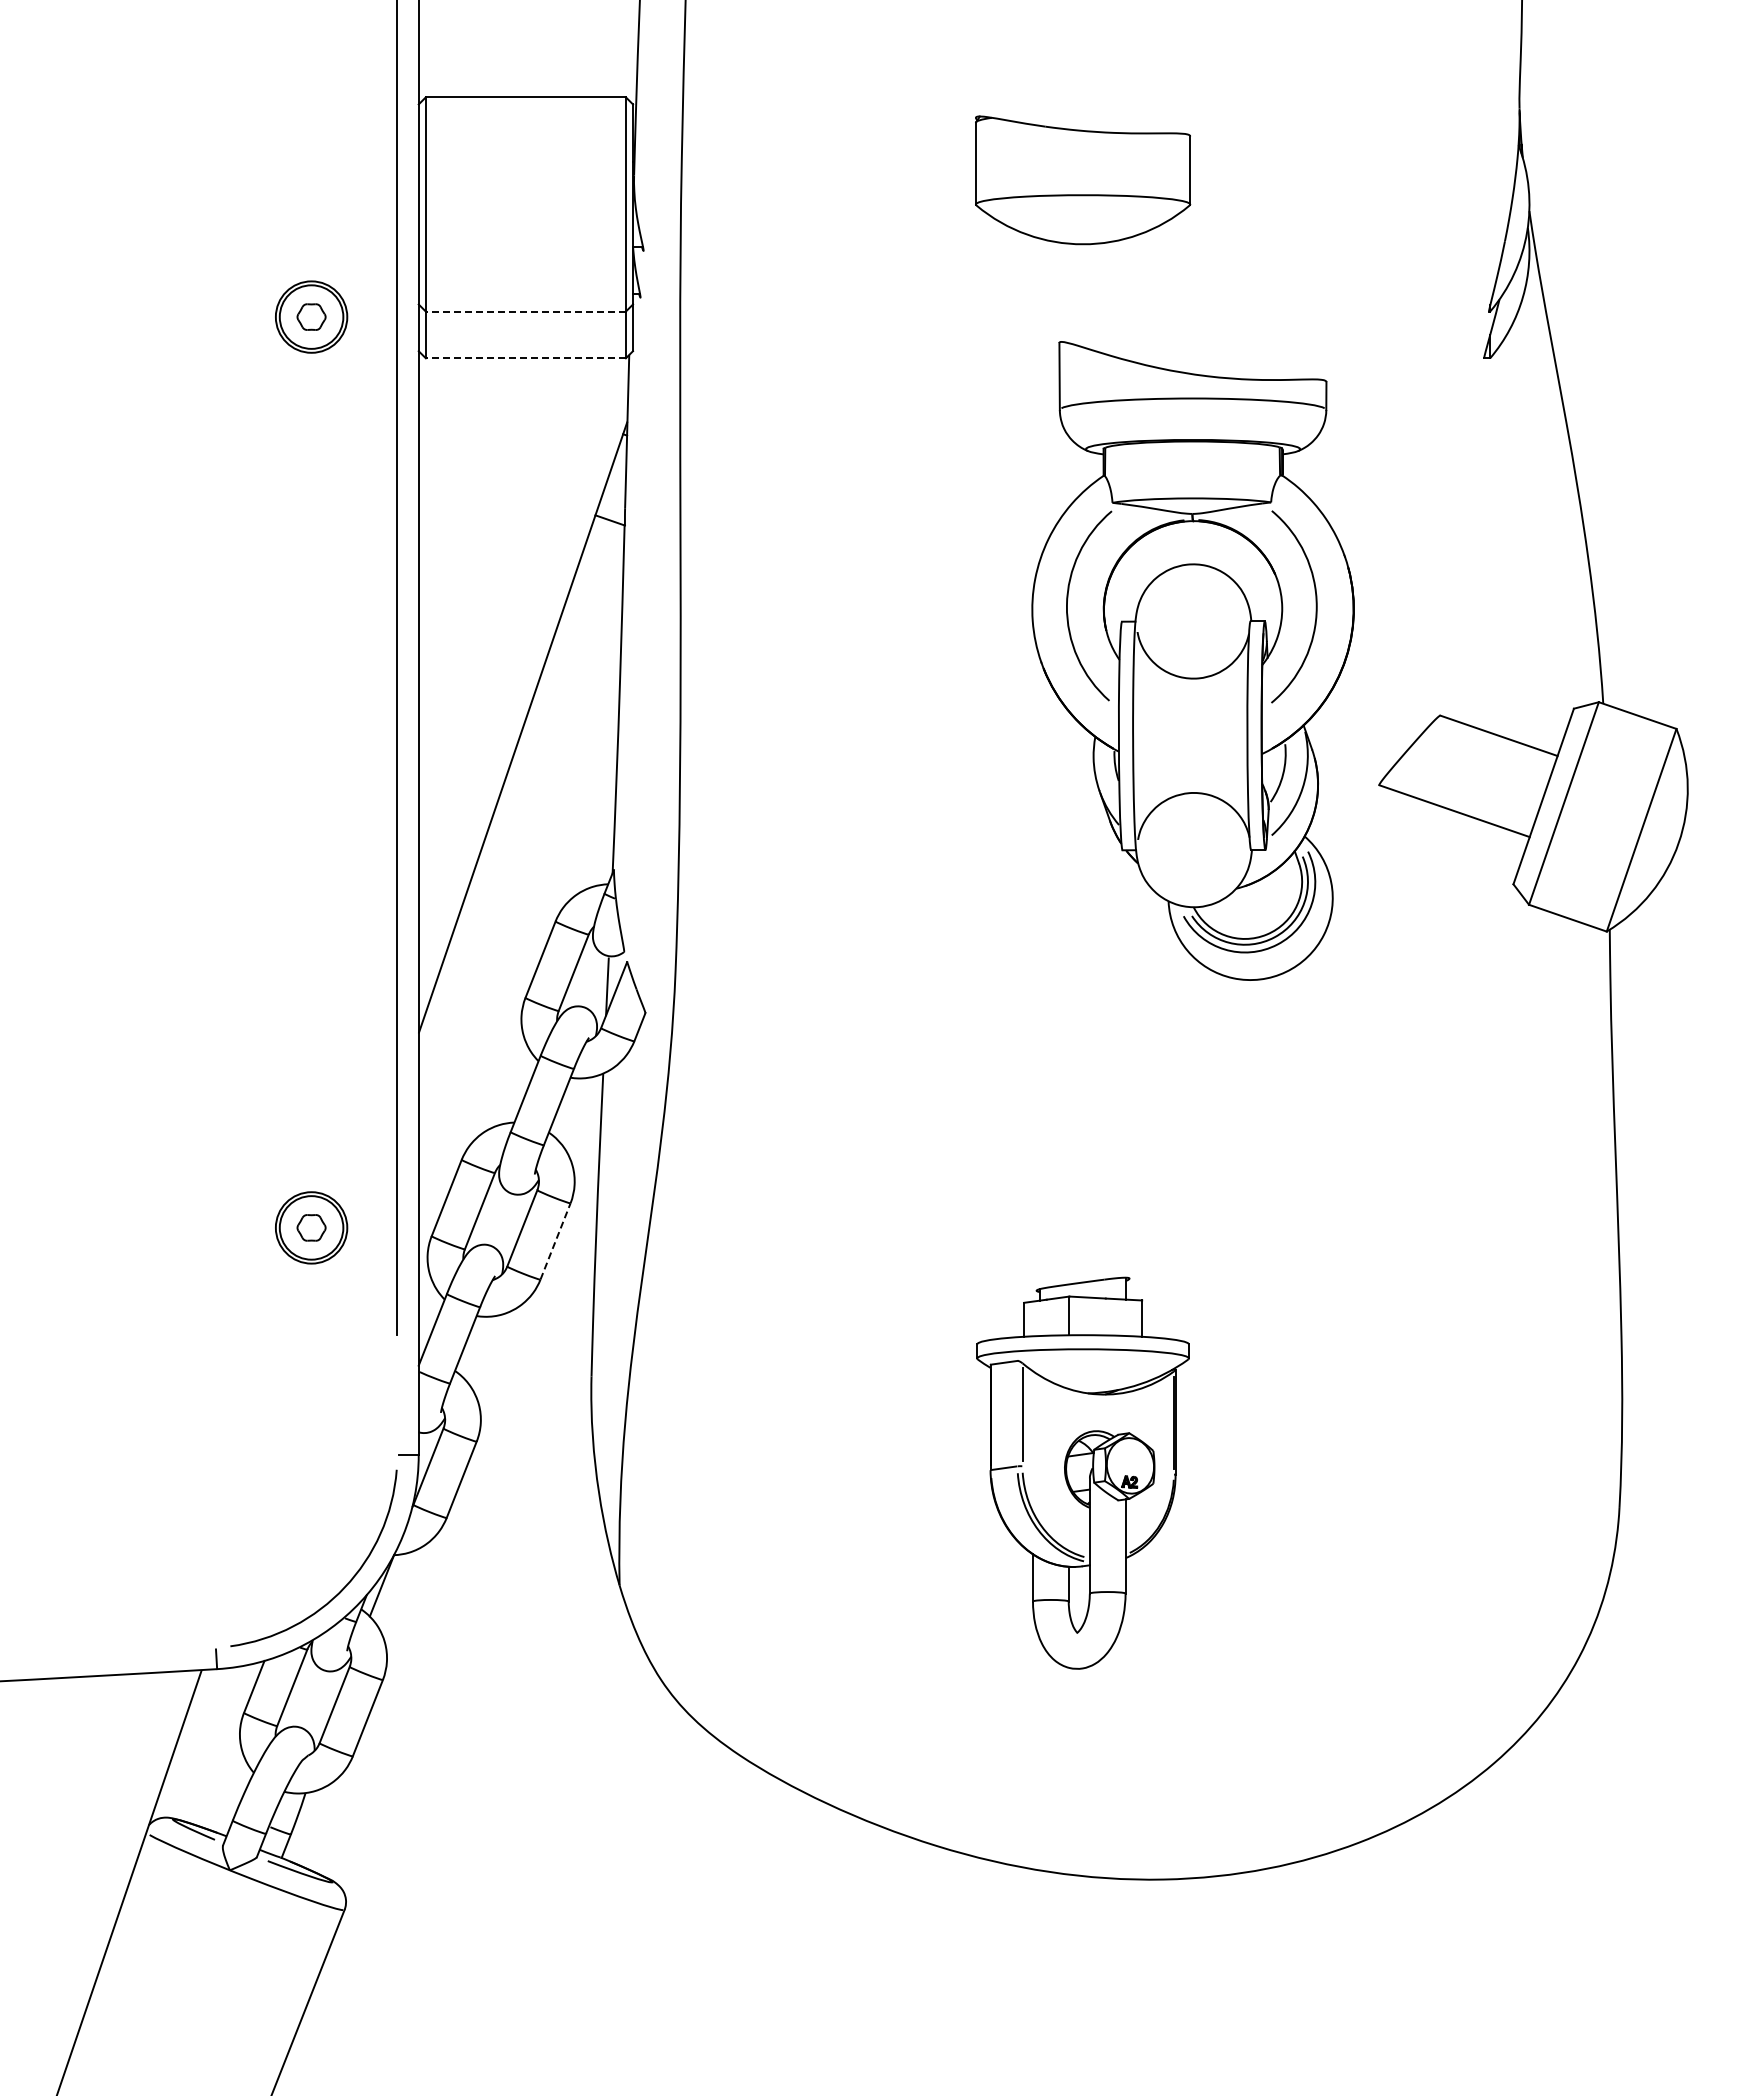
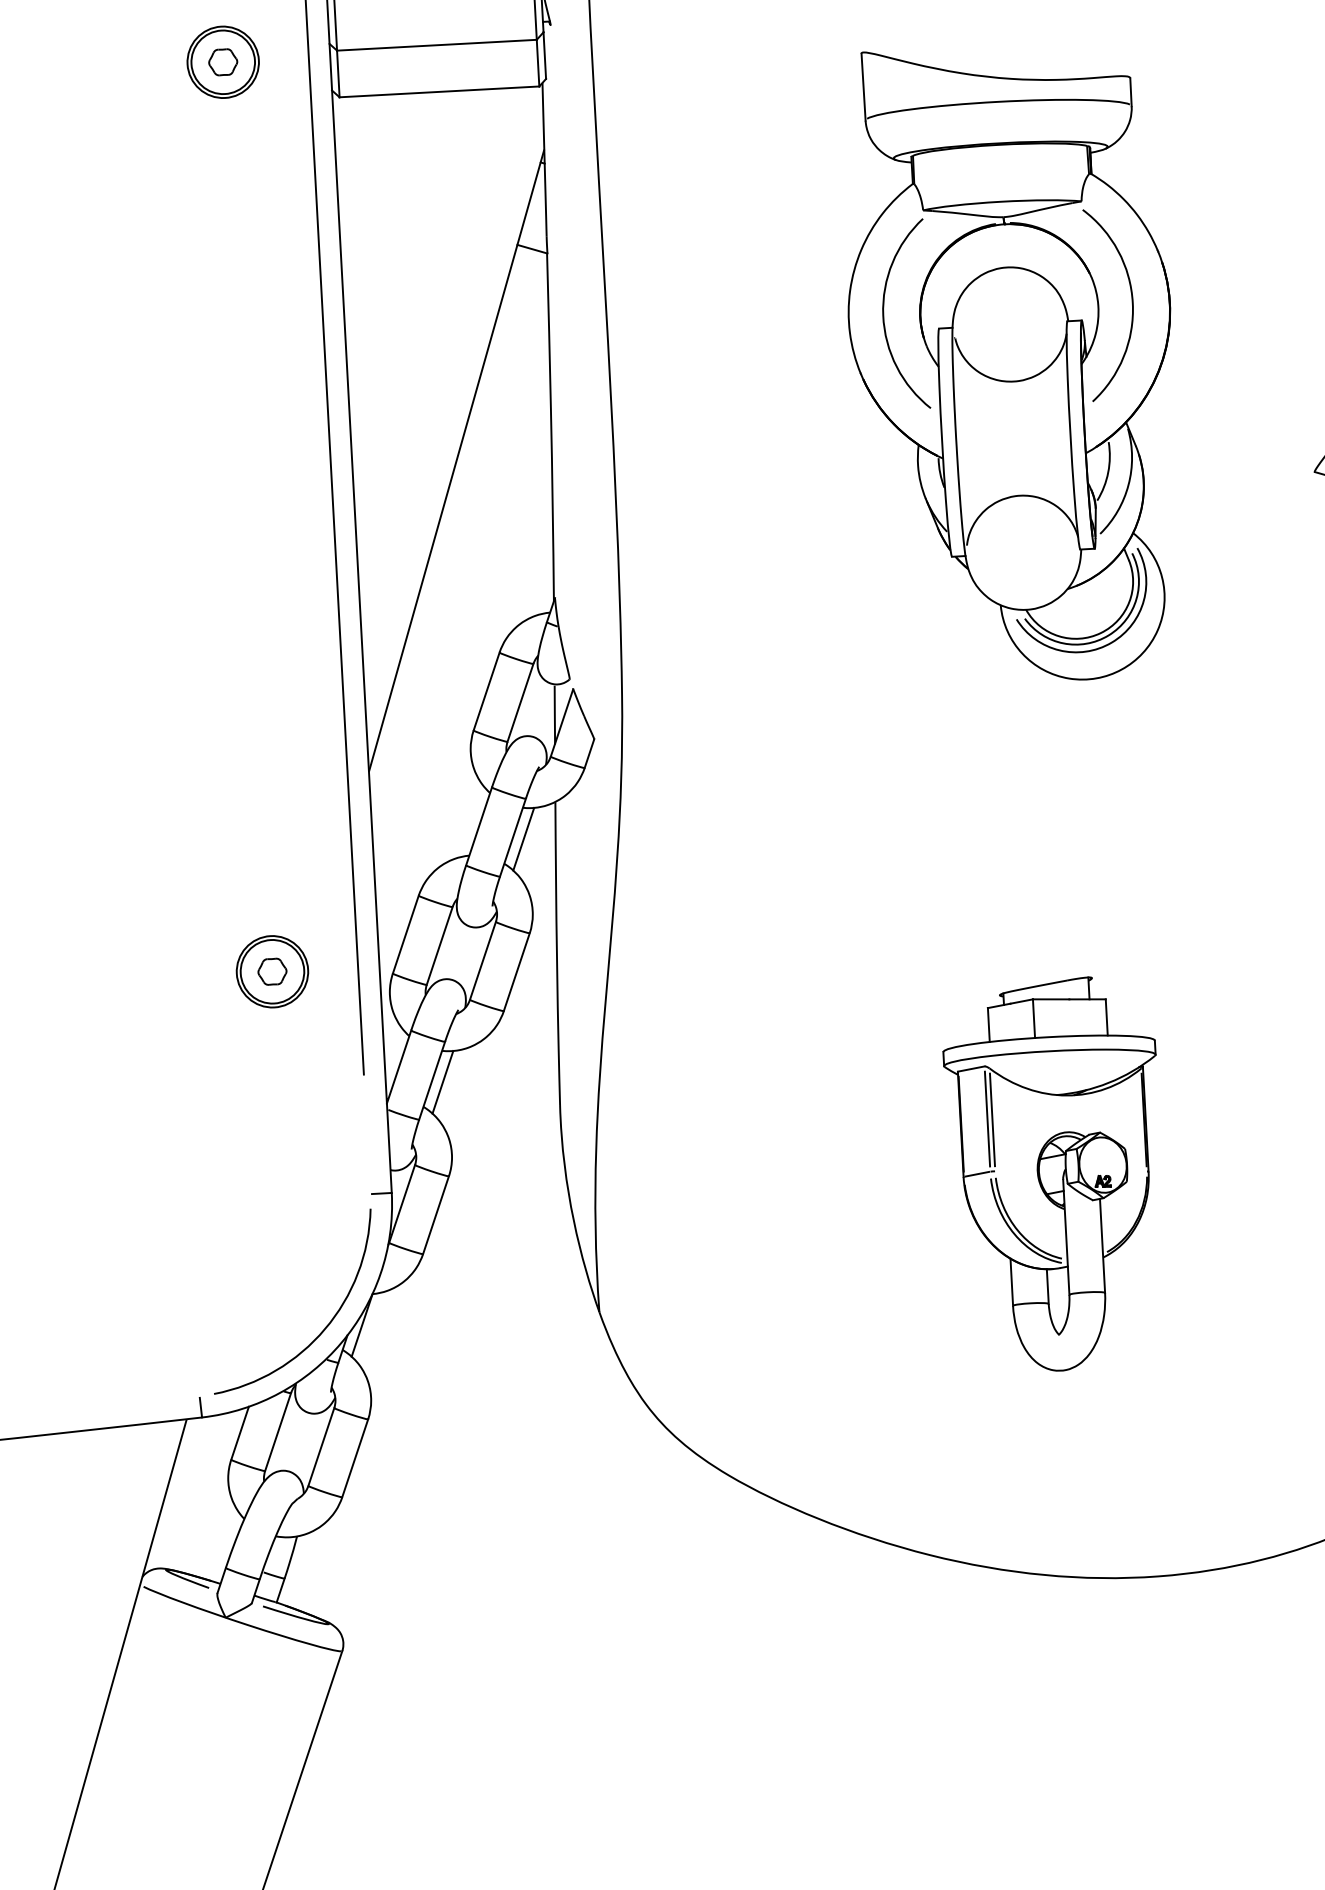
line: (525, 311) -> (436, 45), dashed -> solid
line: (525, 358) -> (439, 92), dashed -> solid
part: (1192, 660) -> (1011, 363), moved
line: (569, 1108) -> (523, 838), added
line: (555, 1240) -> (516, 971), dashed -> solid
line: (475, 1347) -> (442, 1082), added
line: (1017, 1413) -> (987, 1118), added

